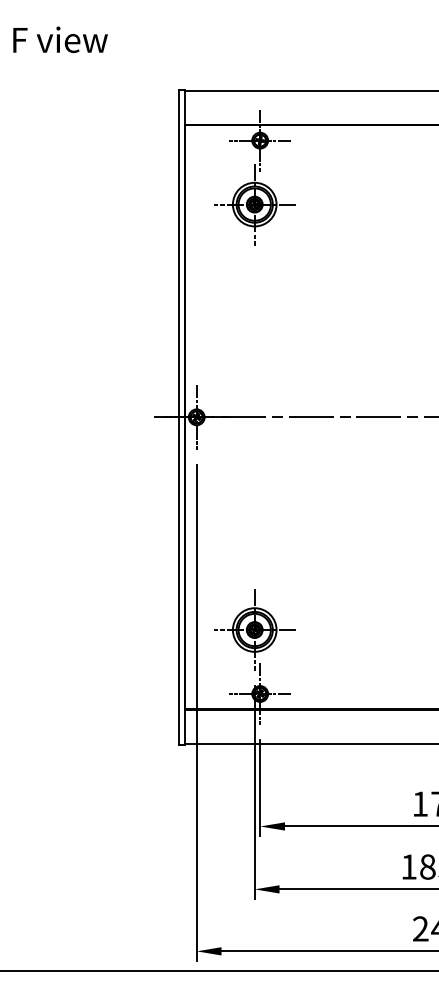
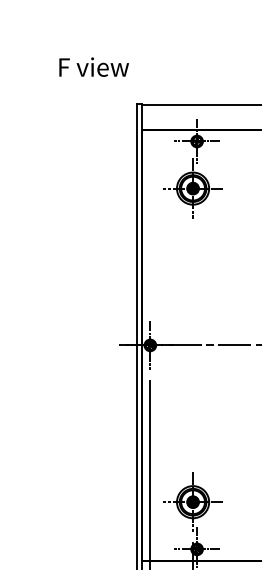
text: (60, 39) -> (94, 66), moved

